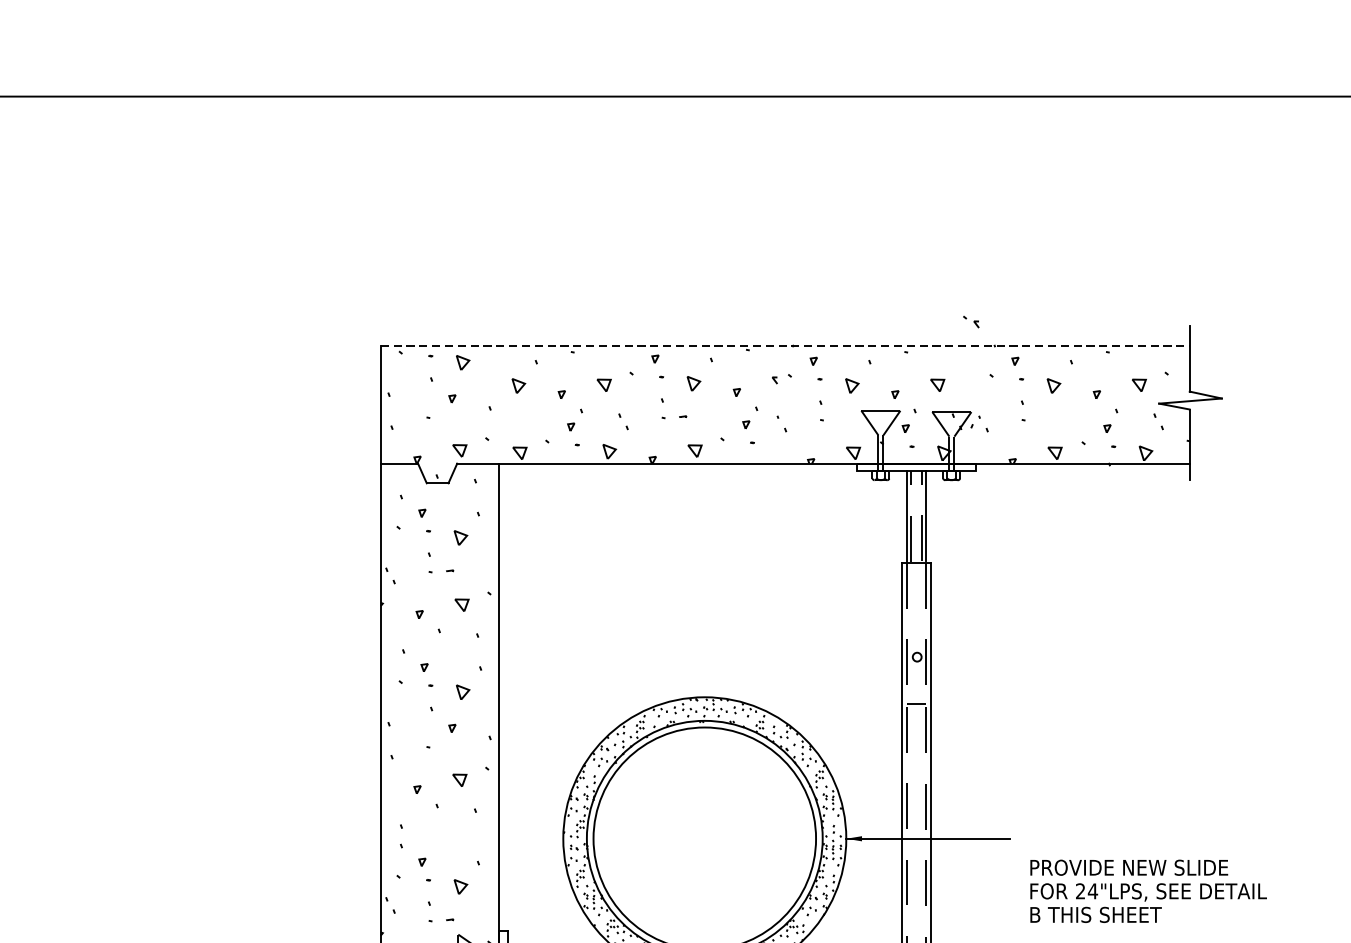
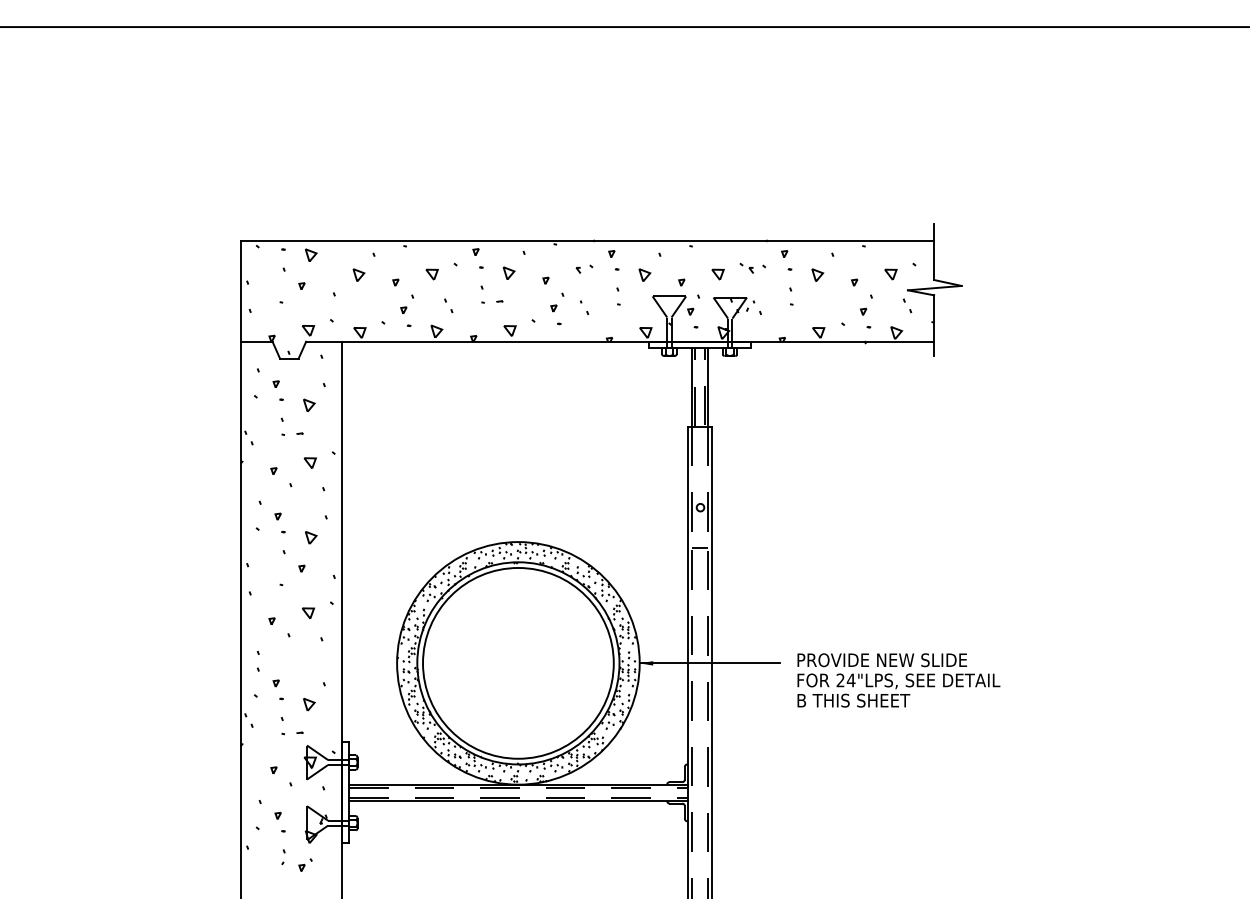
part: (970, 321) -> (746, 267), moved
line: (785, 345) -> (587, 240), dashed -> solid
text: (1148, 891) -> (898, 680), moved

